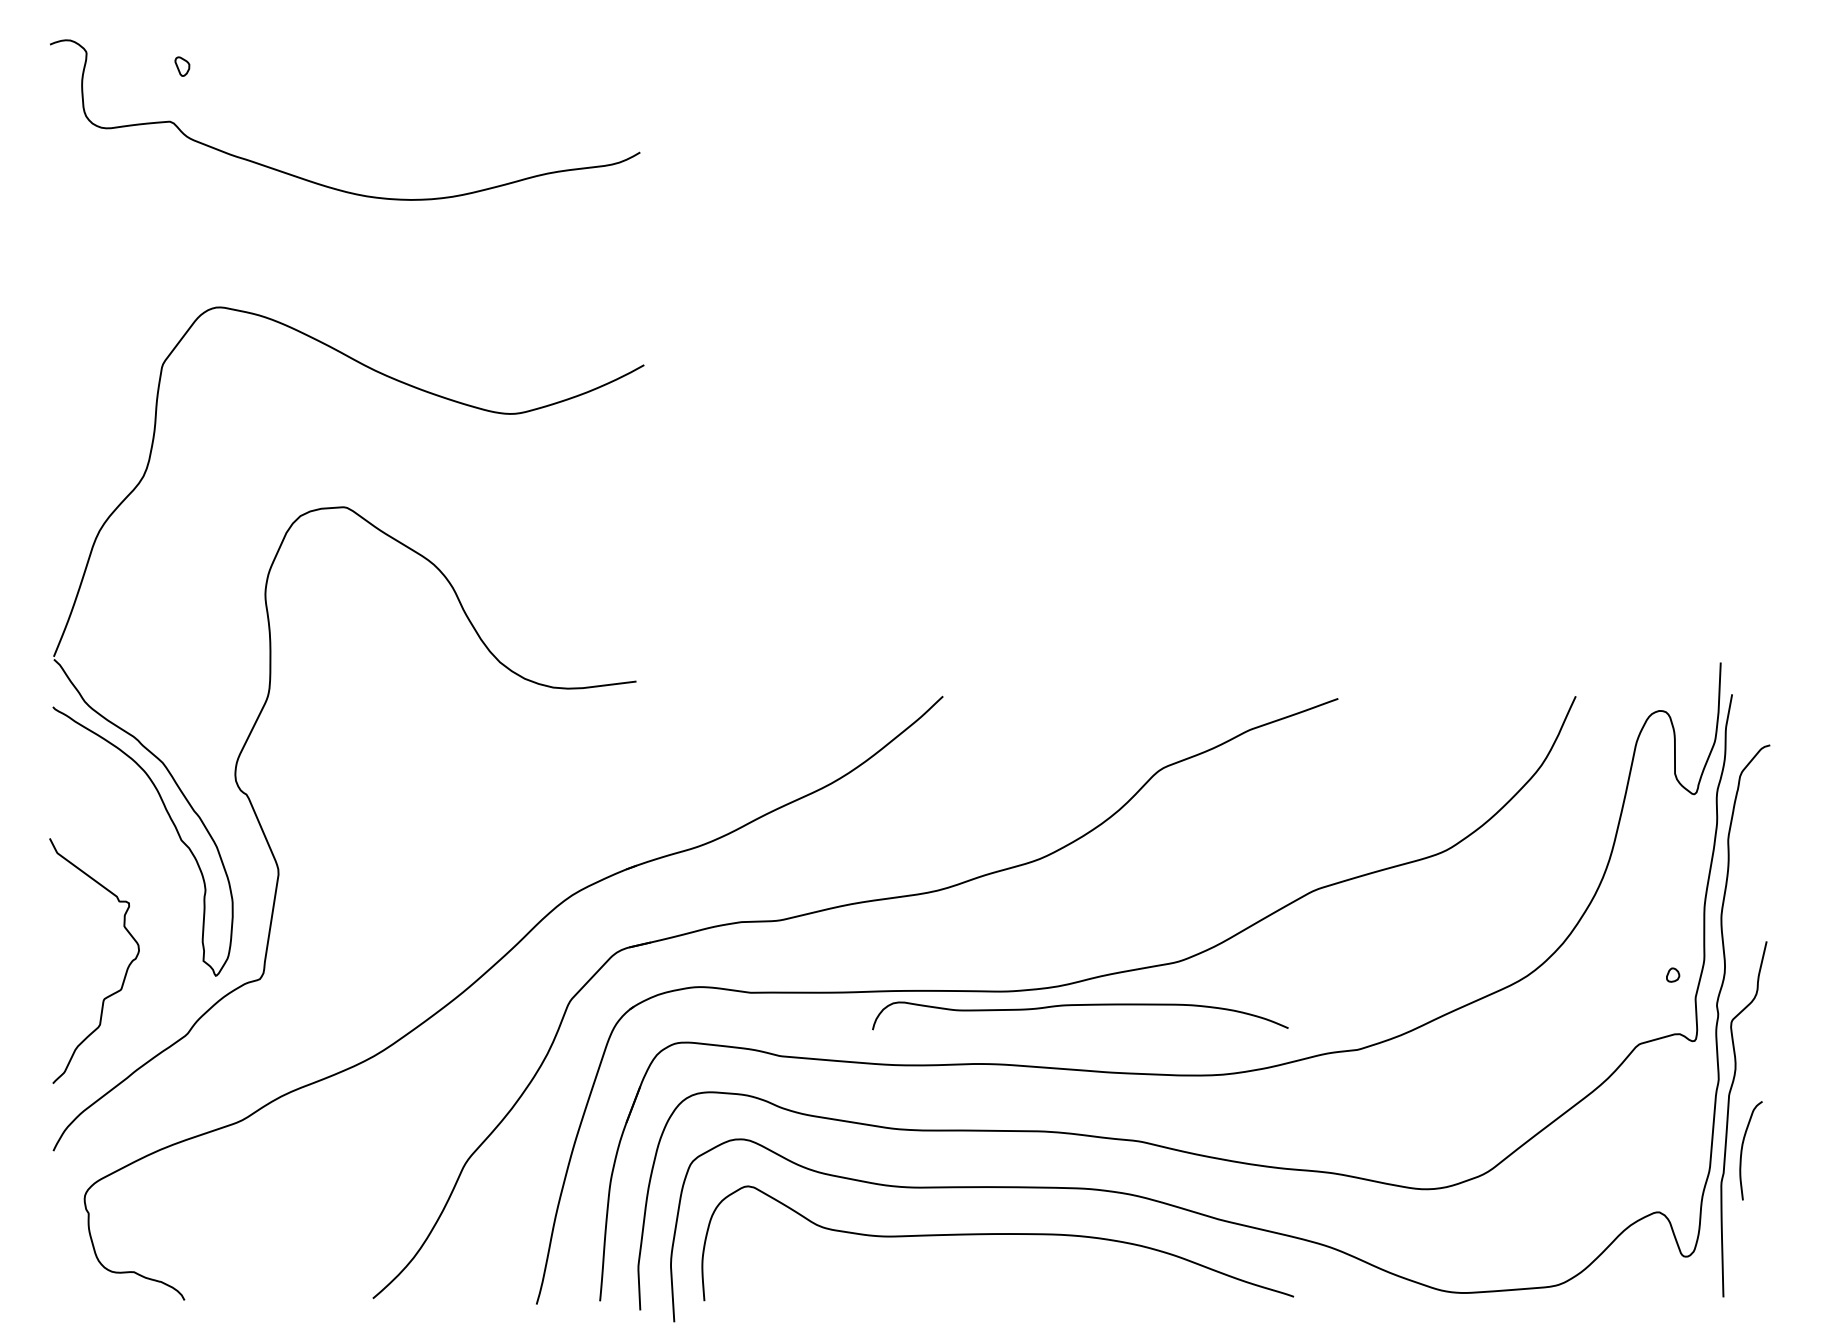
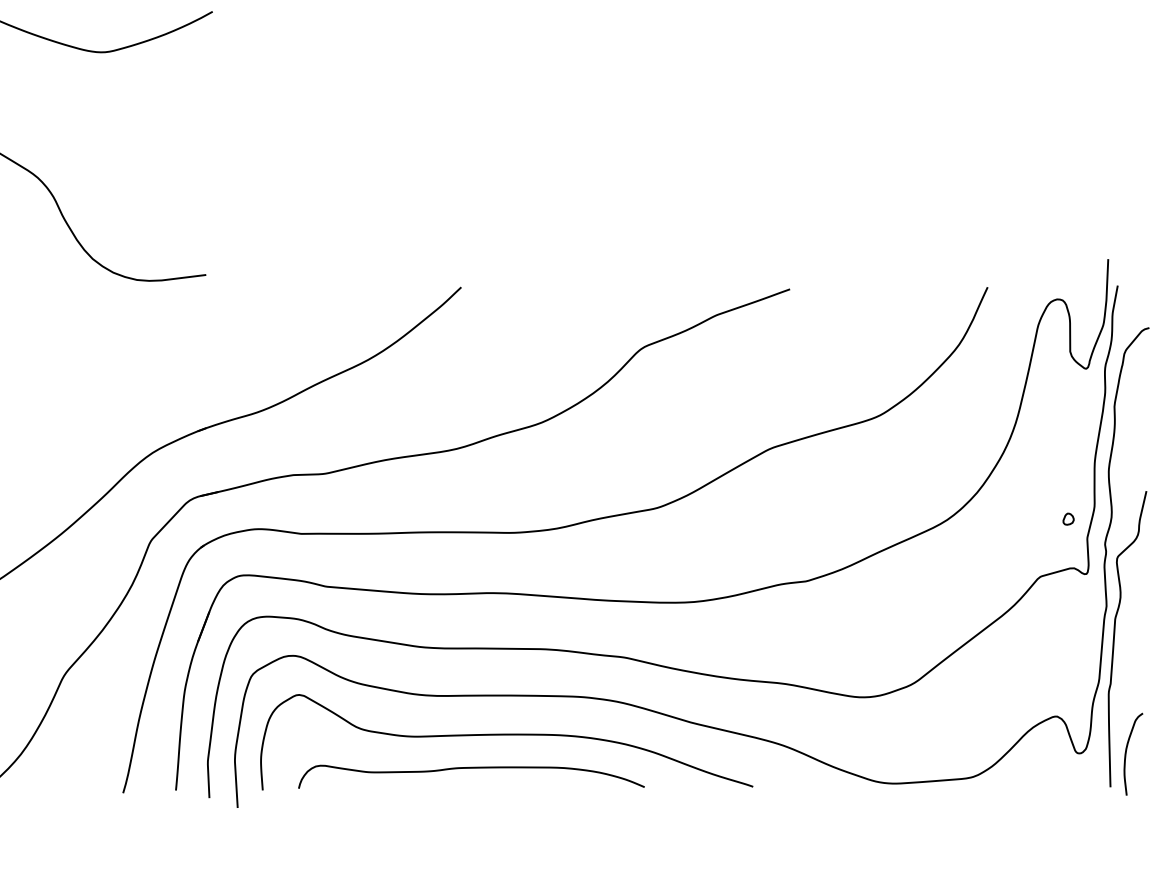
curve: (1080, 1005) -> (471, 768), moved
curve: (1742, 1150) -> (1126, 754), moved

